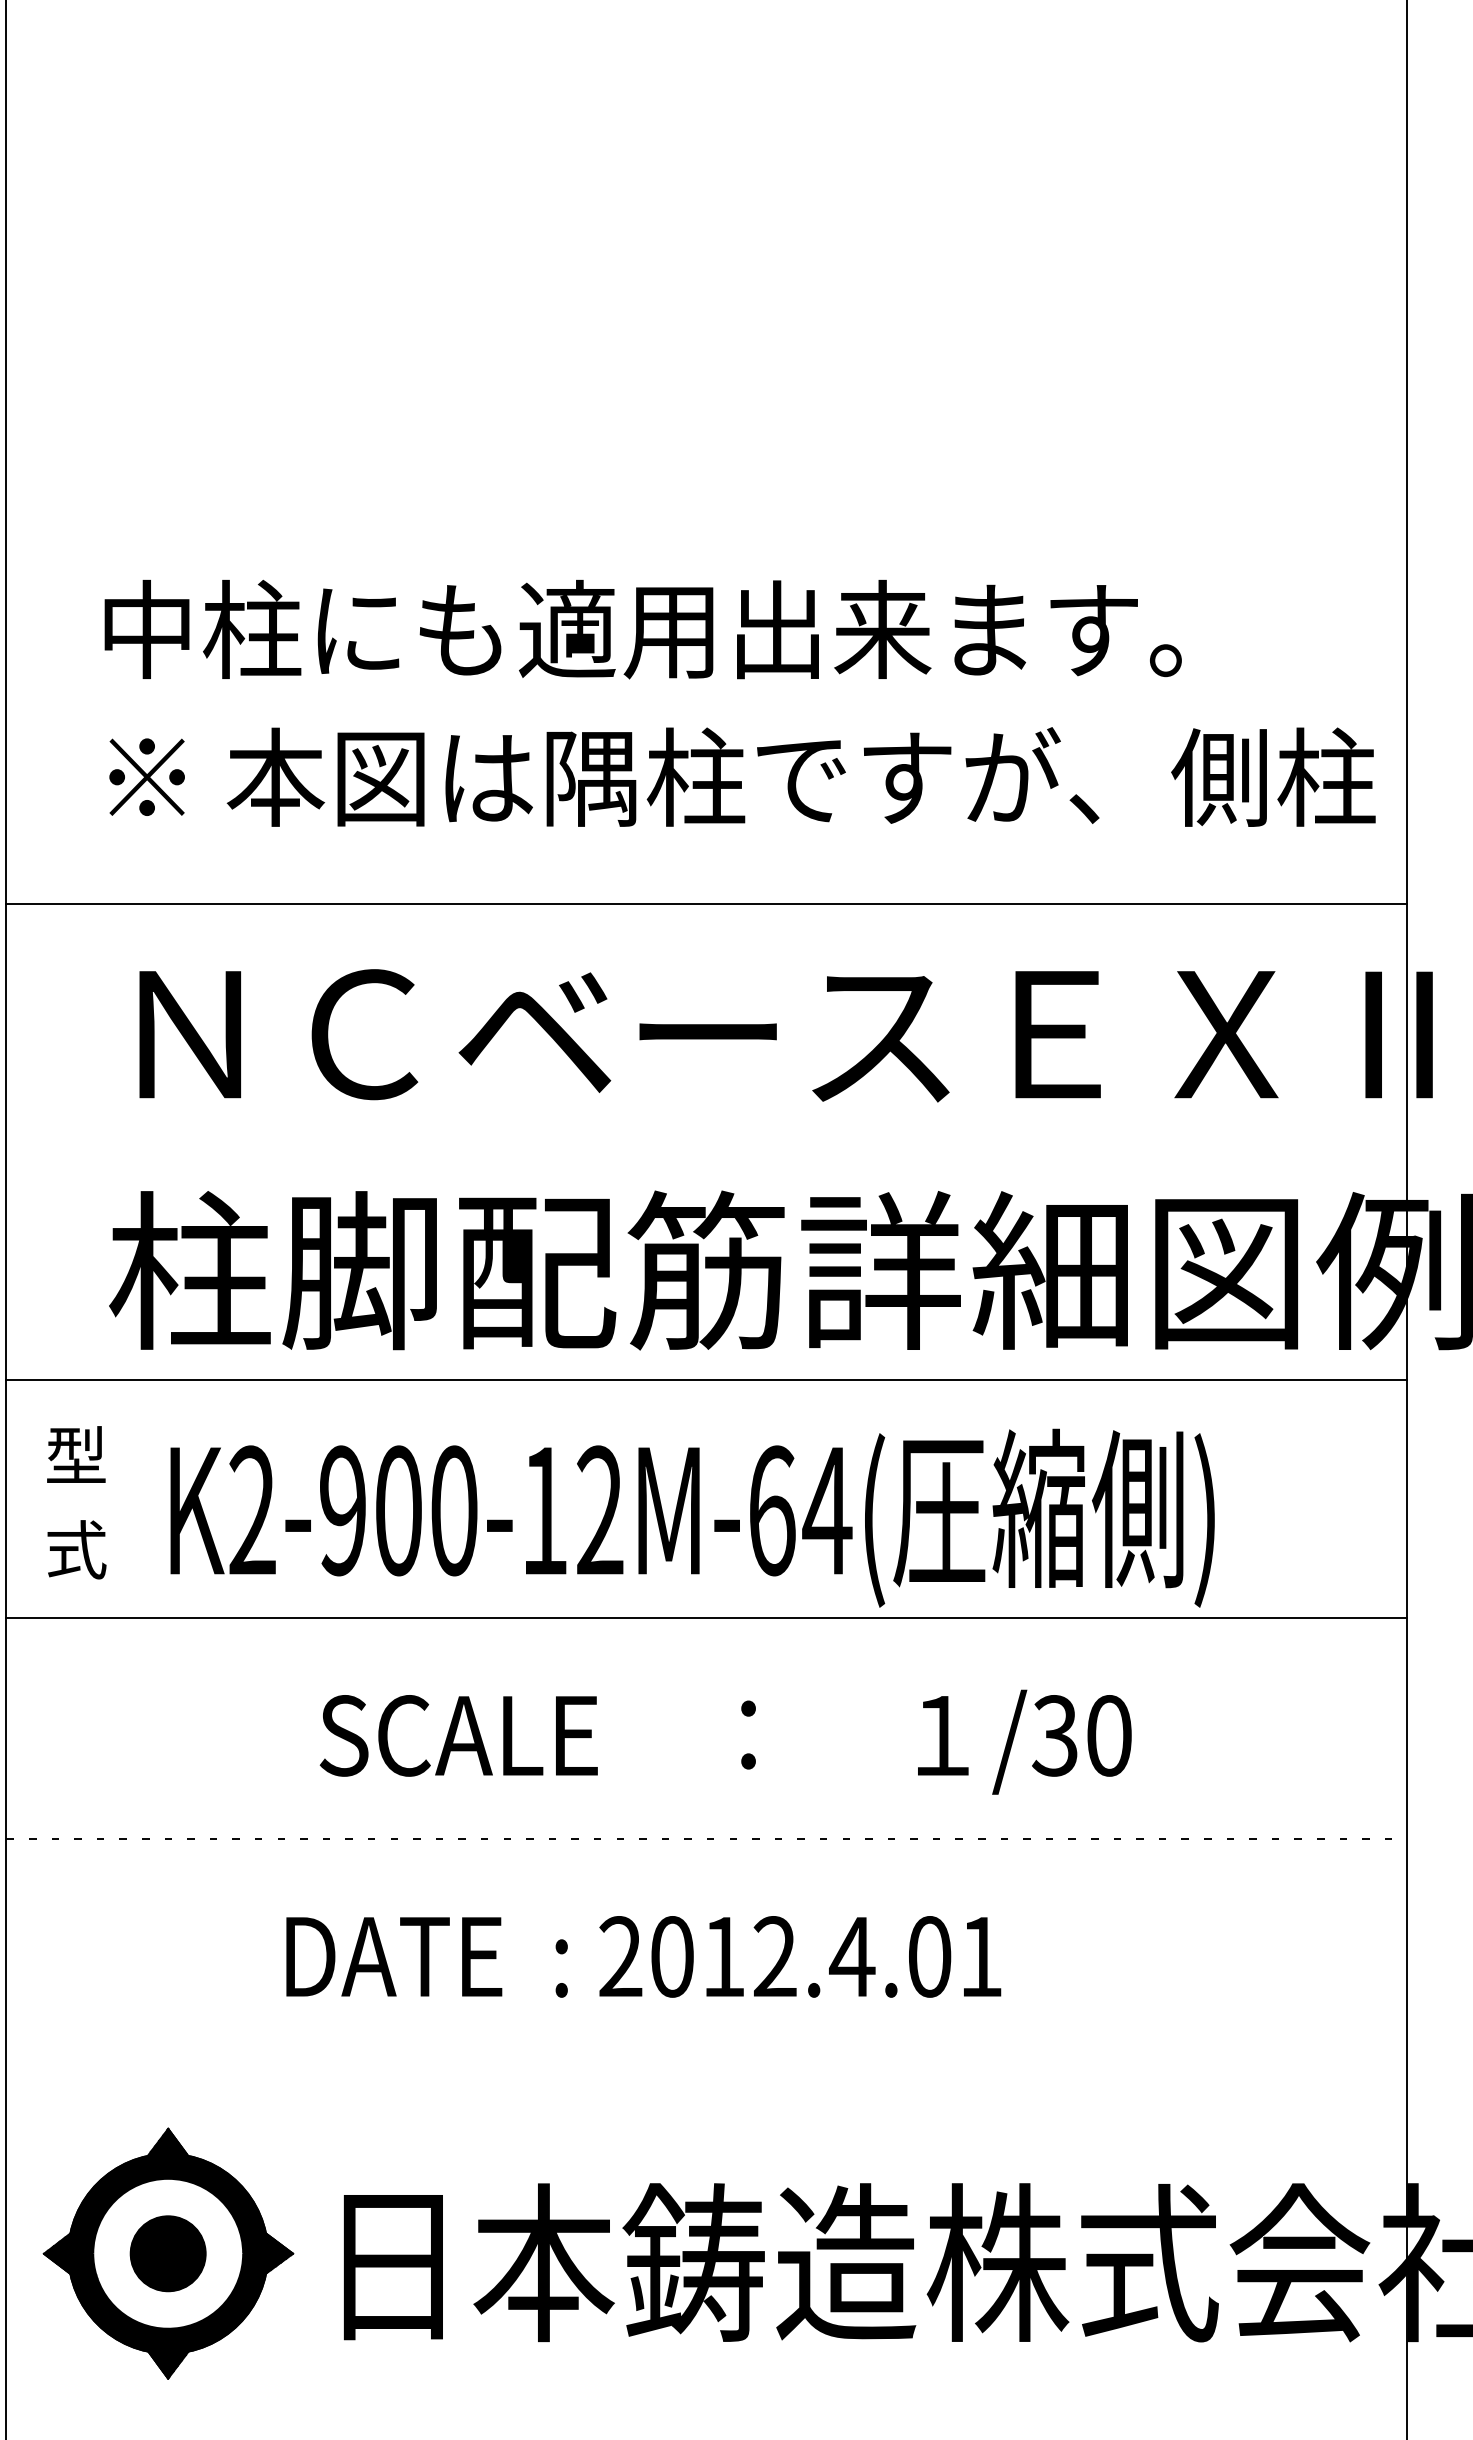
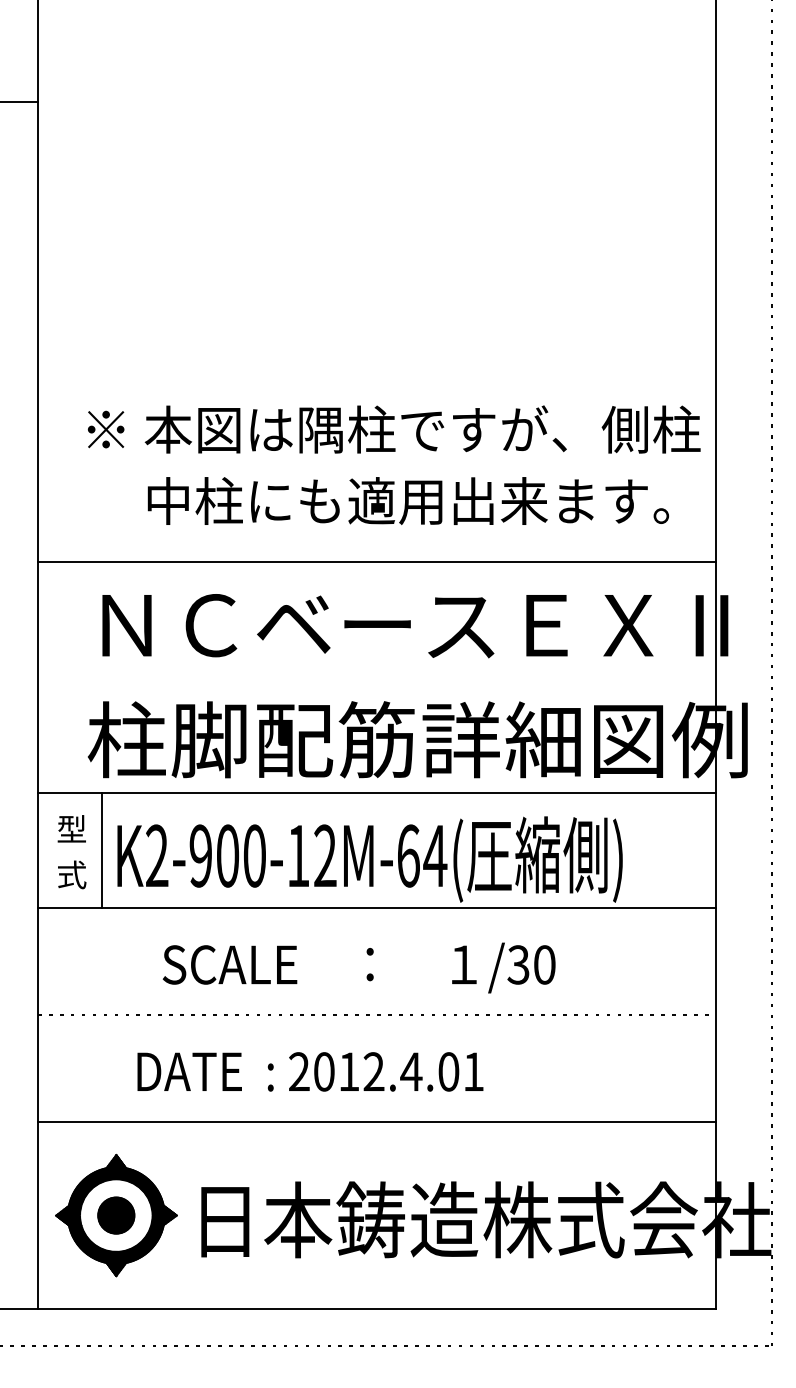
text: (738, 629) -> (392, 429), 中柱にも適用出来ます。 -> ※ 本図は隅柱ですが、側柱
text: (740, 778) -> (393, 501), ※ 本図は隅柱ですが、側柱 -> 中柱にも適用出来ます。
line: (137, 1497) -> (101, 849), added
text: (724, 1741) -> (358, 967), moved
text: (643, 1956) -> (310, 1071), moved
line: (705, 2059) -> (376, 1121), added

